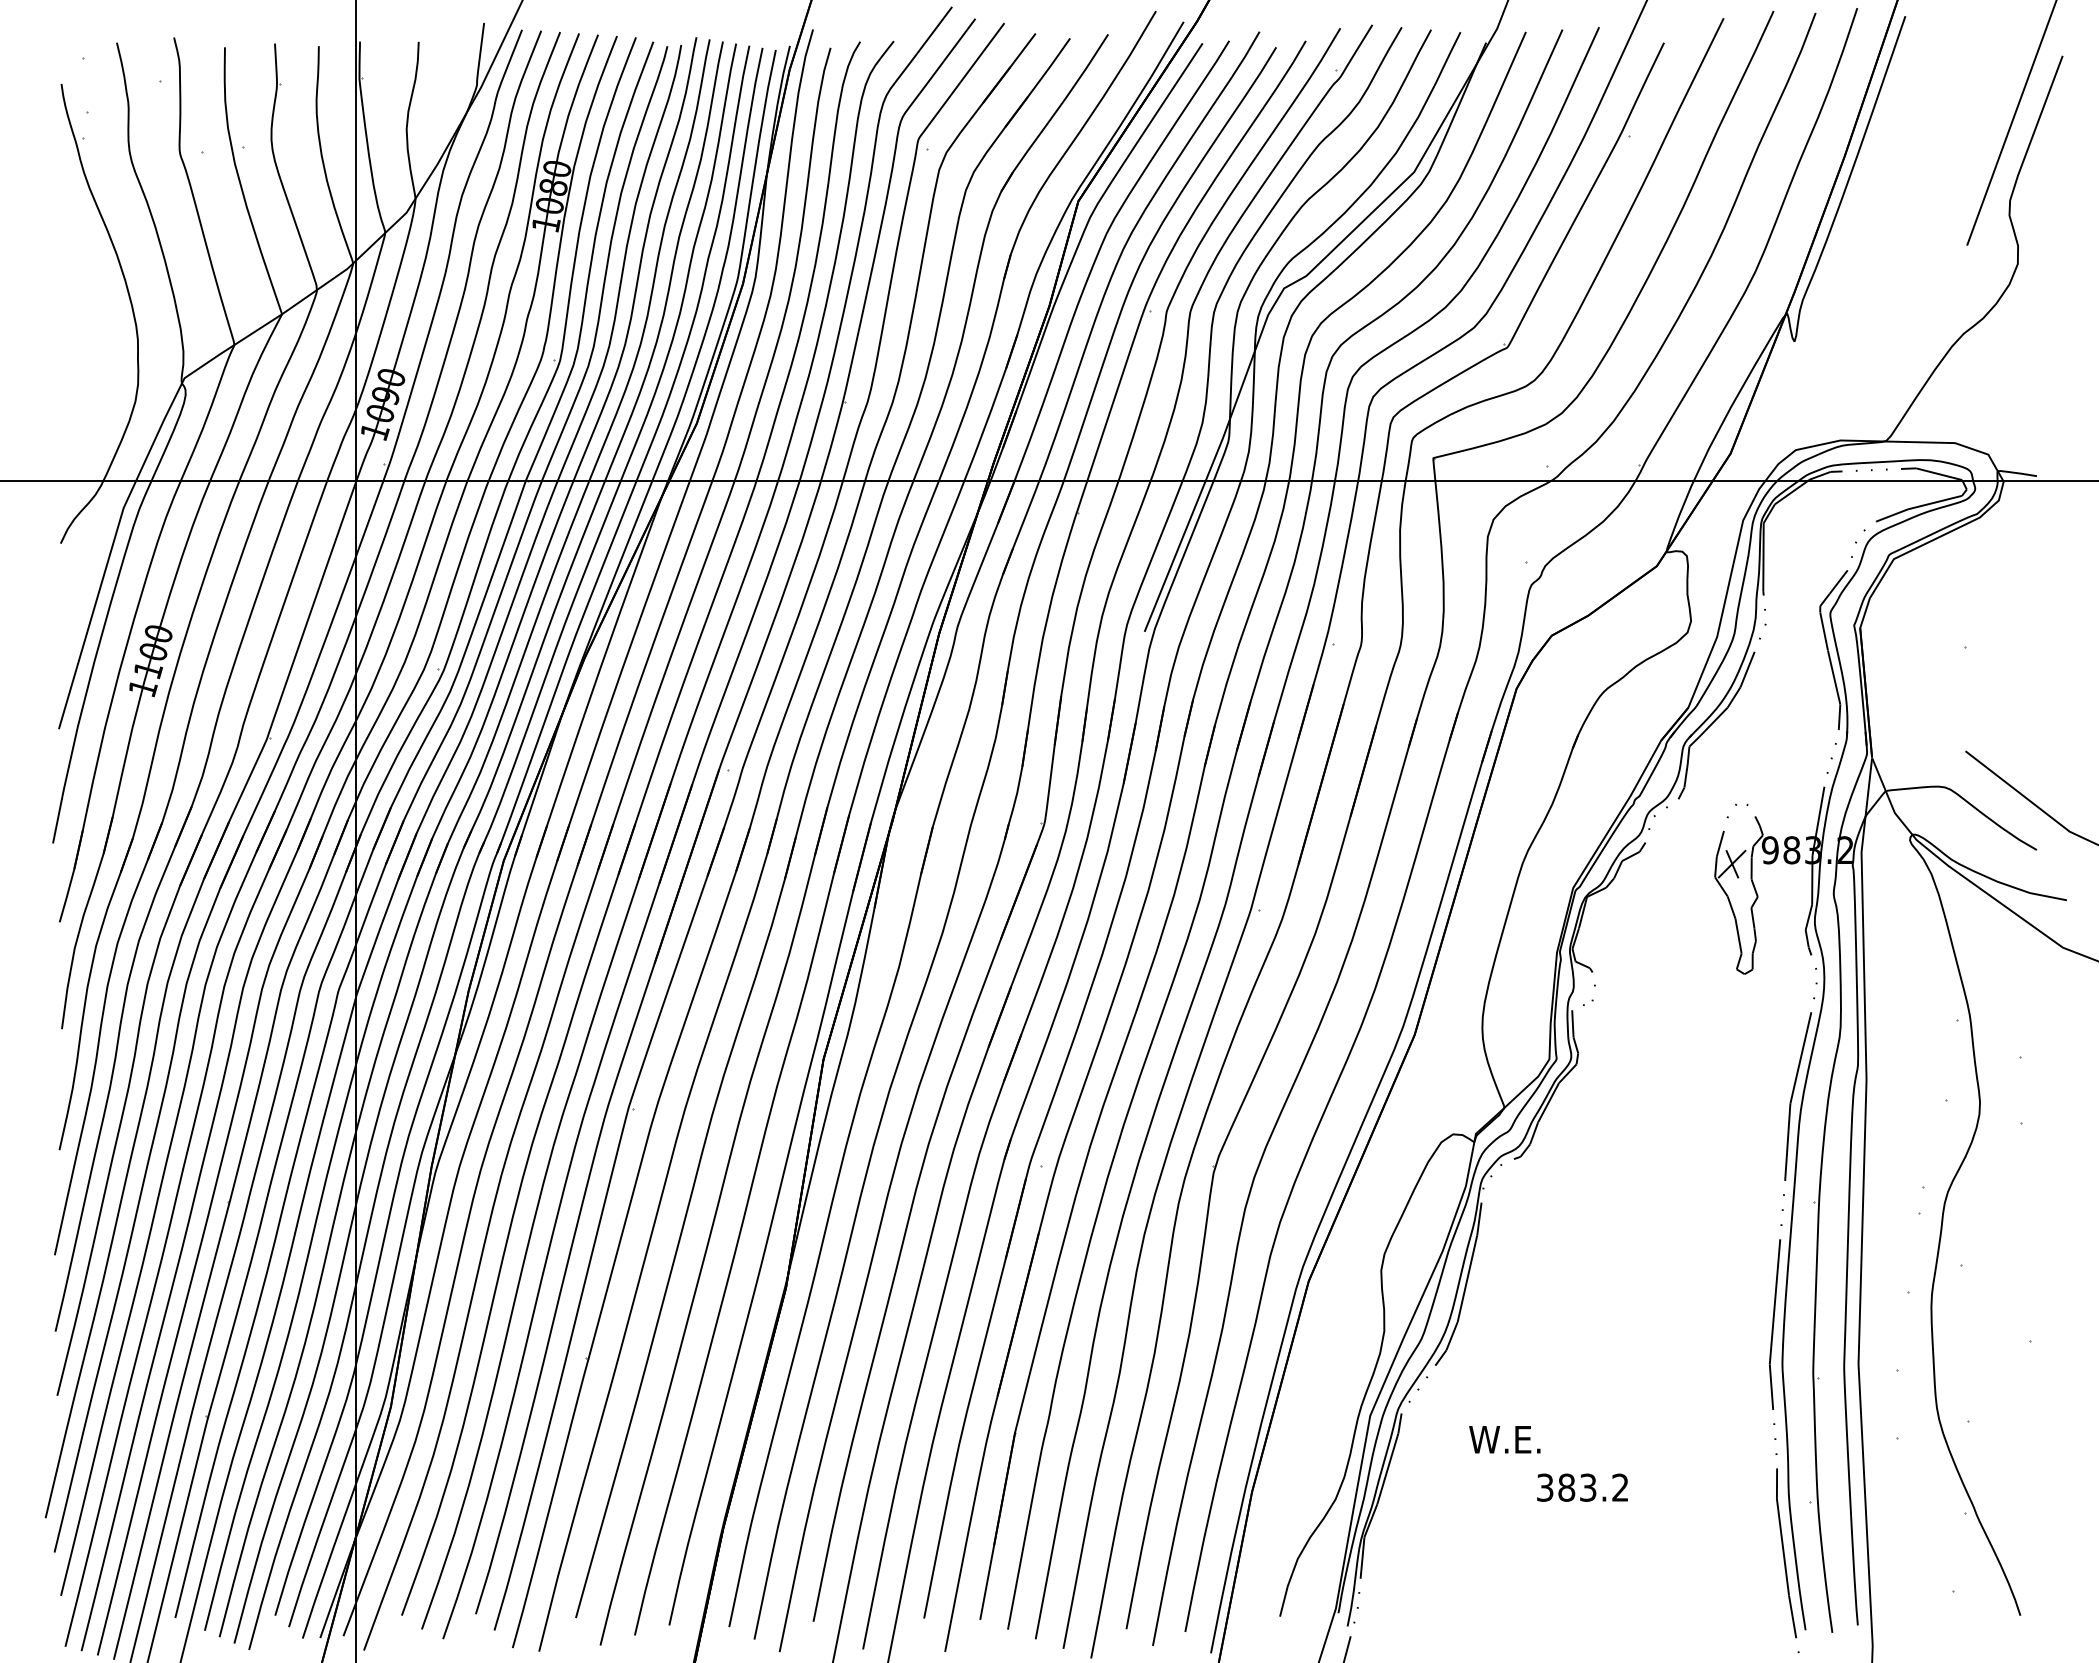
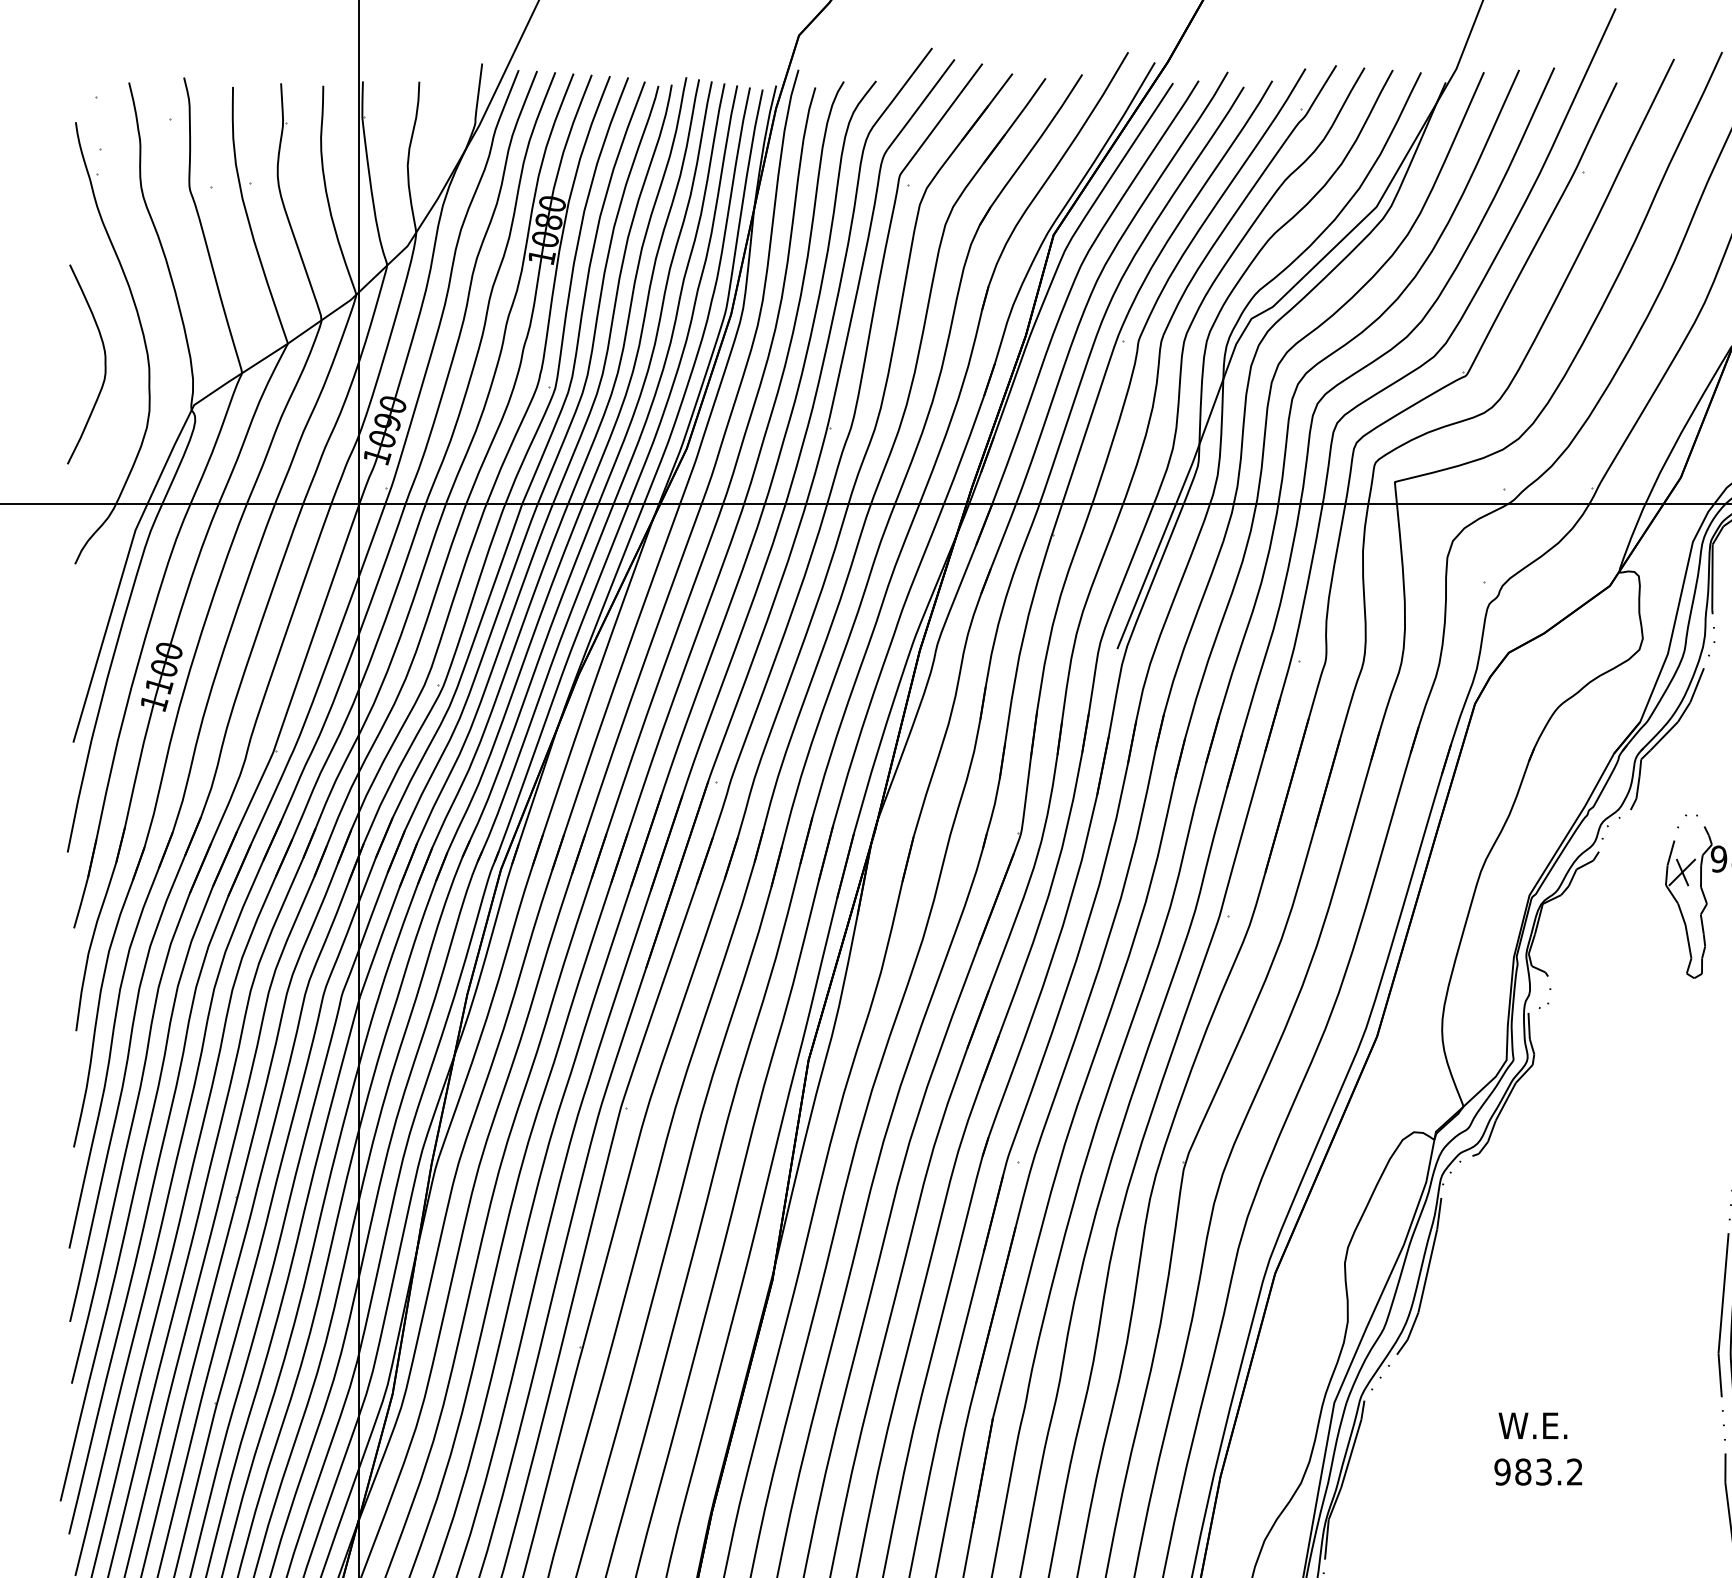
curve: (91, 335) -> (104, 364), added
text: (1504, 1439) -> (1532, 1425), moved
text: (1544, 1487) -> (1501, 1471), 383.2 -> 983.2

